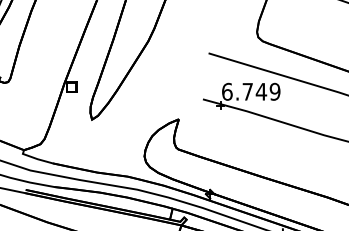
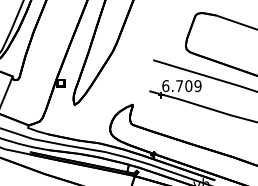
text: (260, 92) -> (188, 86), 6.749 -> 6.709

